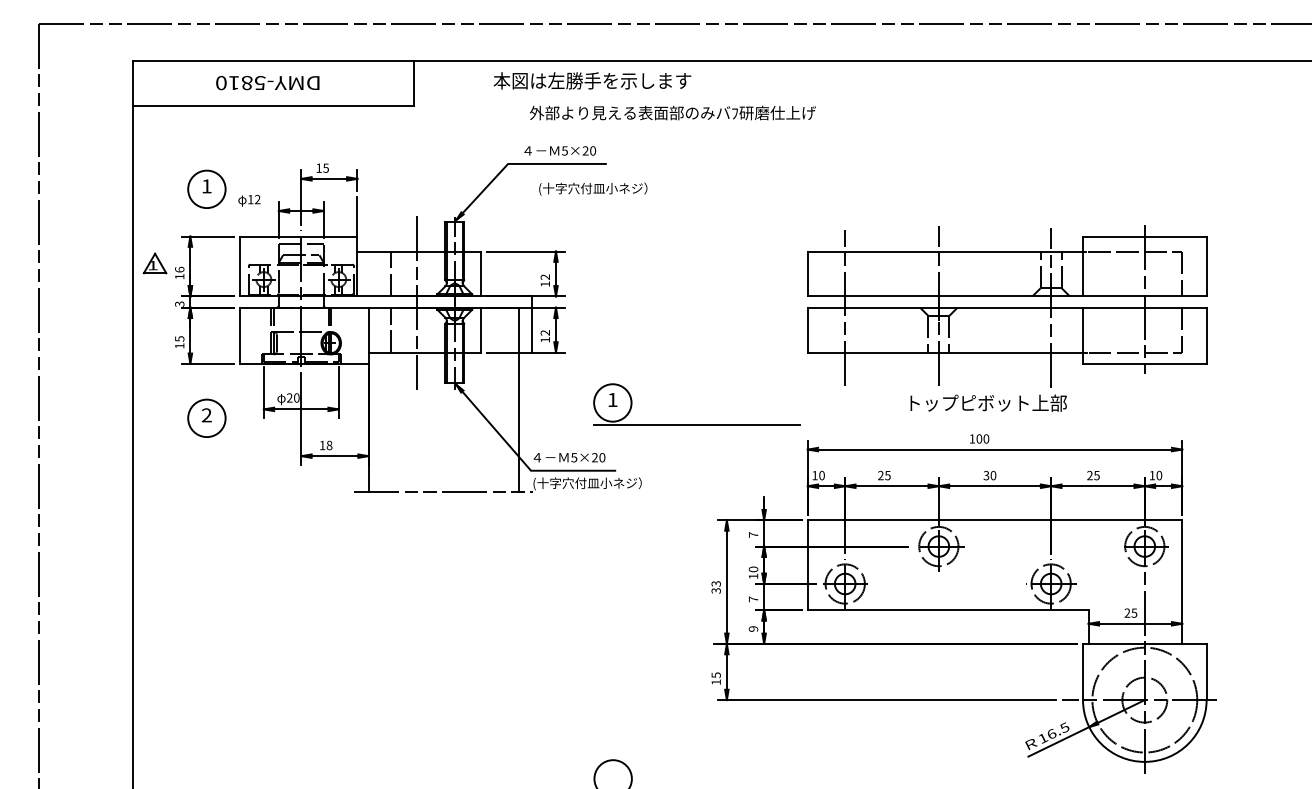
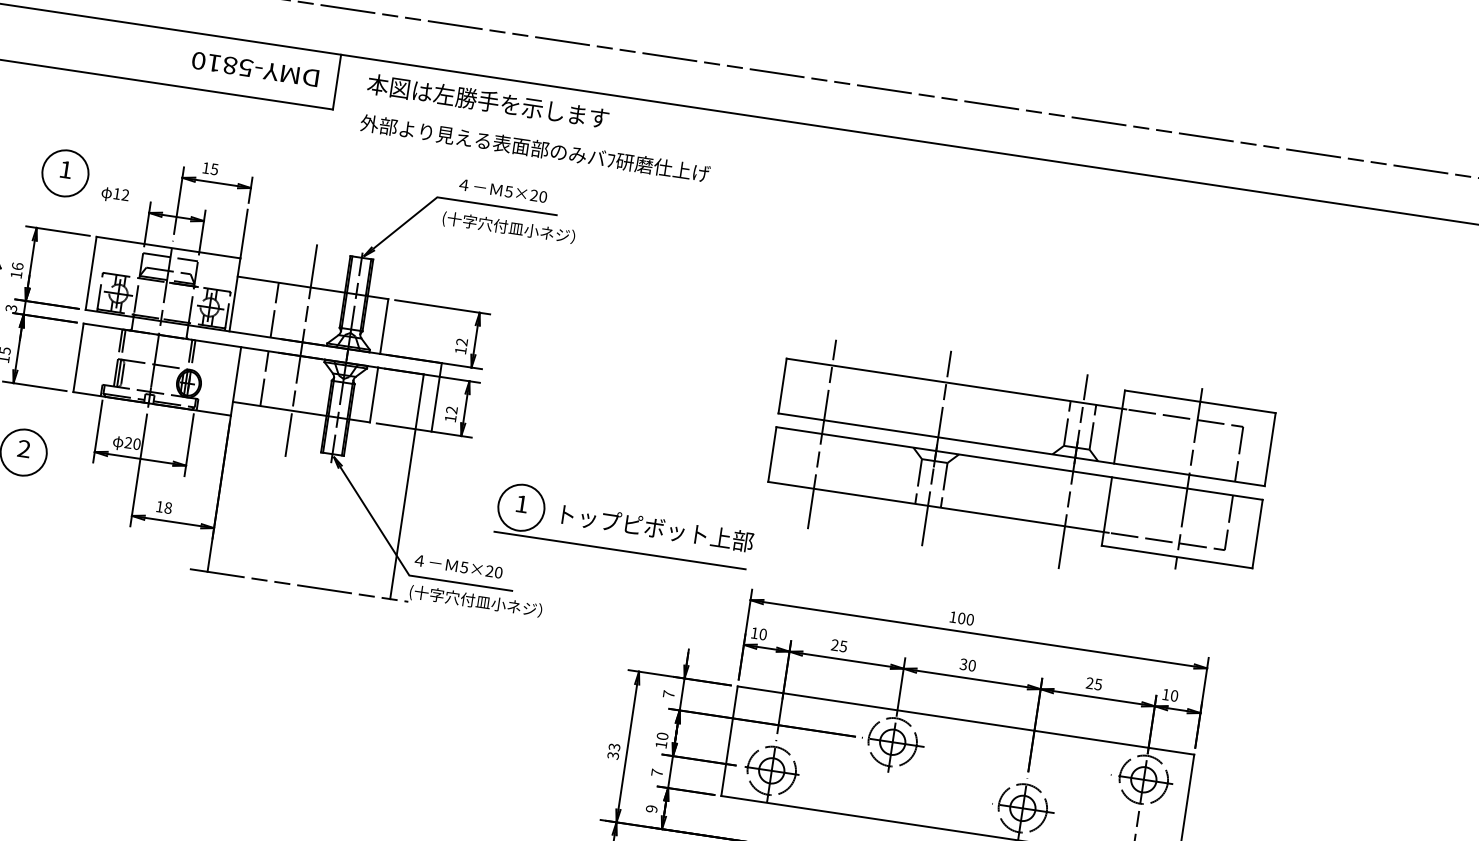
text: (592, 80) -> (488, 100), moved
text: (267, 83) -> (254, 69), moved
text: (672, 112) -> (534, 147), moved
text: (593, 188) -> (509, 227), moved
text: (988, 402) -> (657, 527), moved

